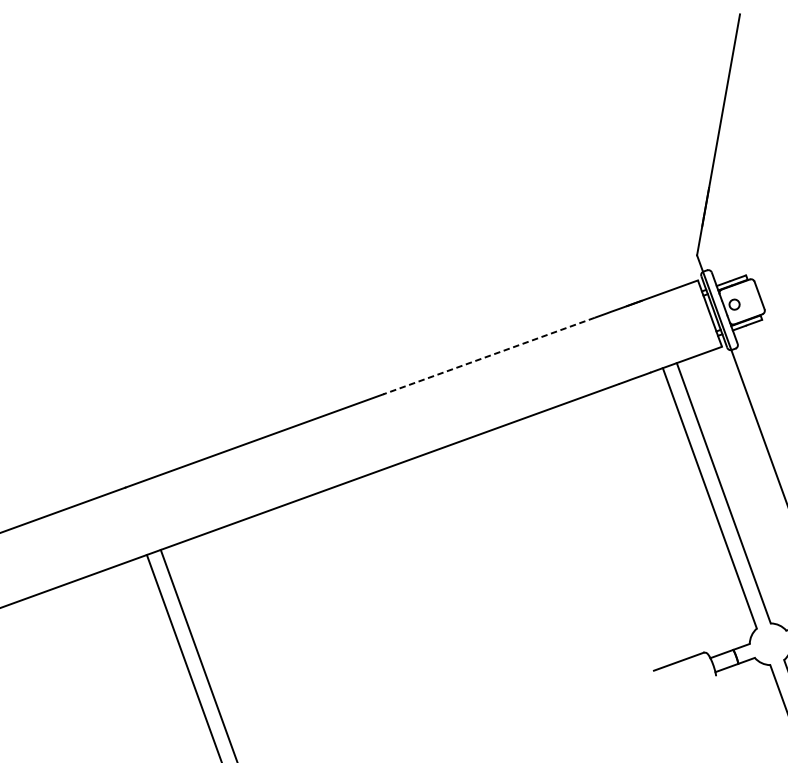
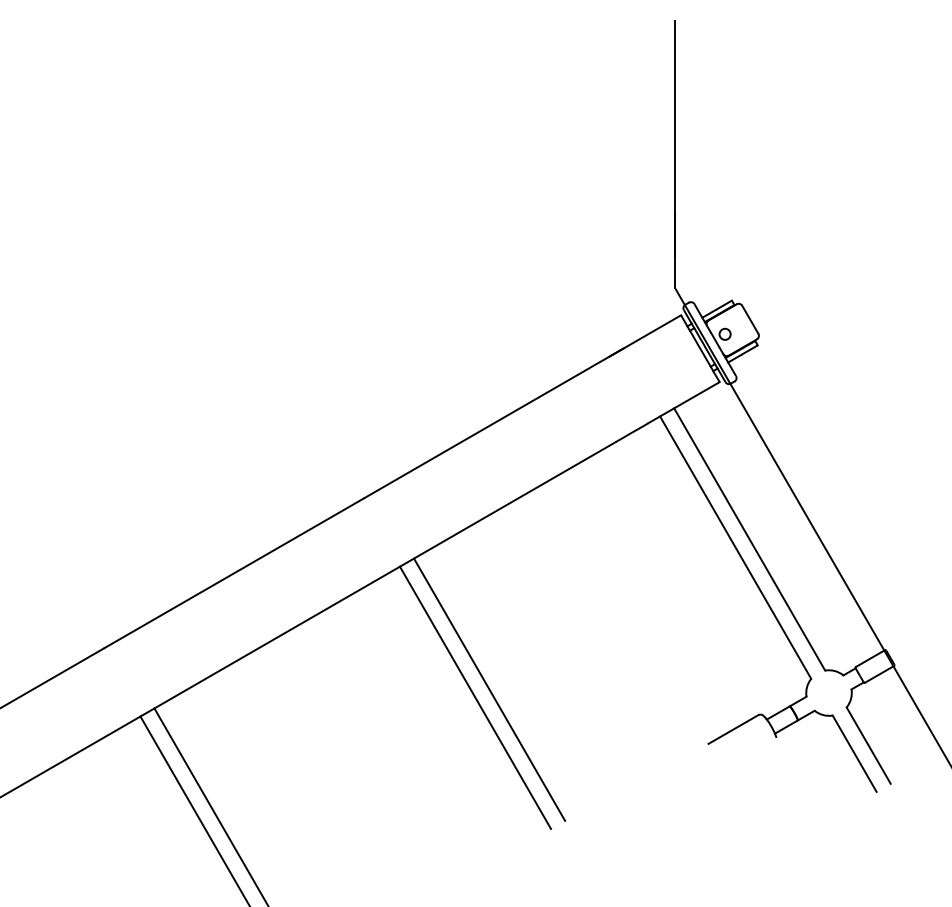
line: (488, 356) -> (470, 437), dashed -> solid
line: (465, 586) -> (489, 689), added
line: (451, 591) -> (475, 697), added

